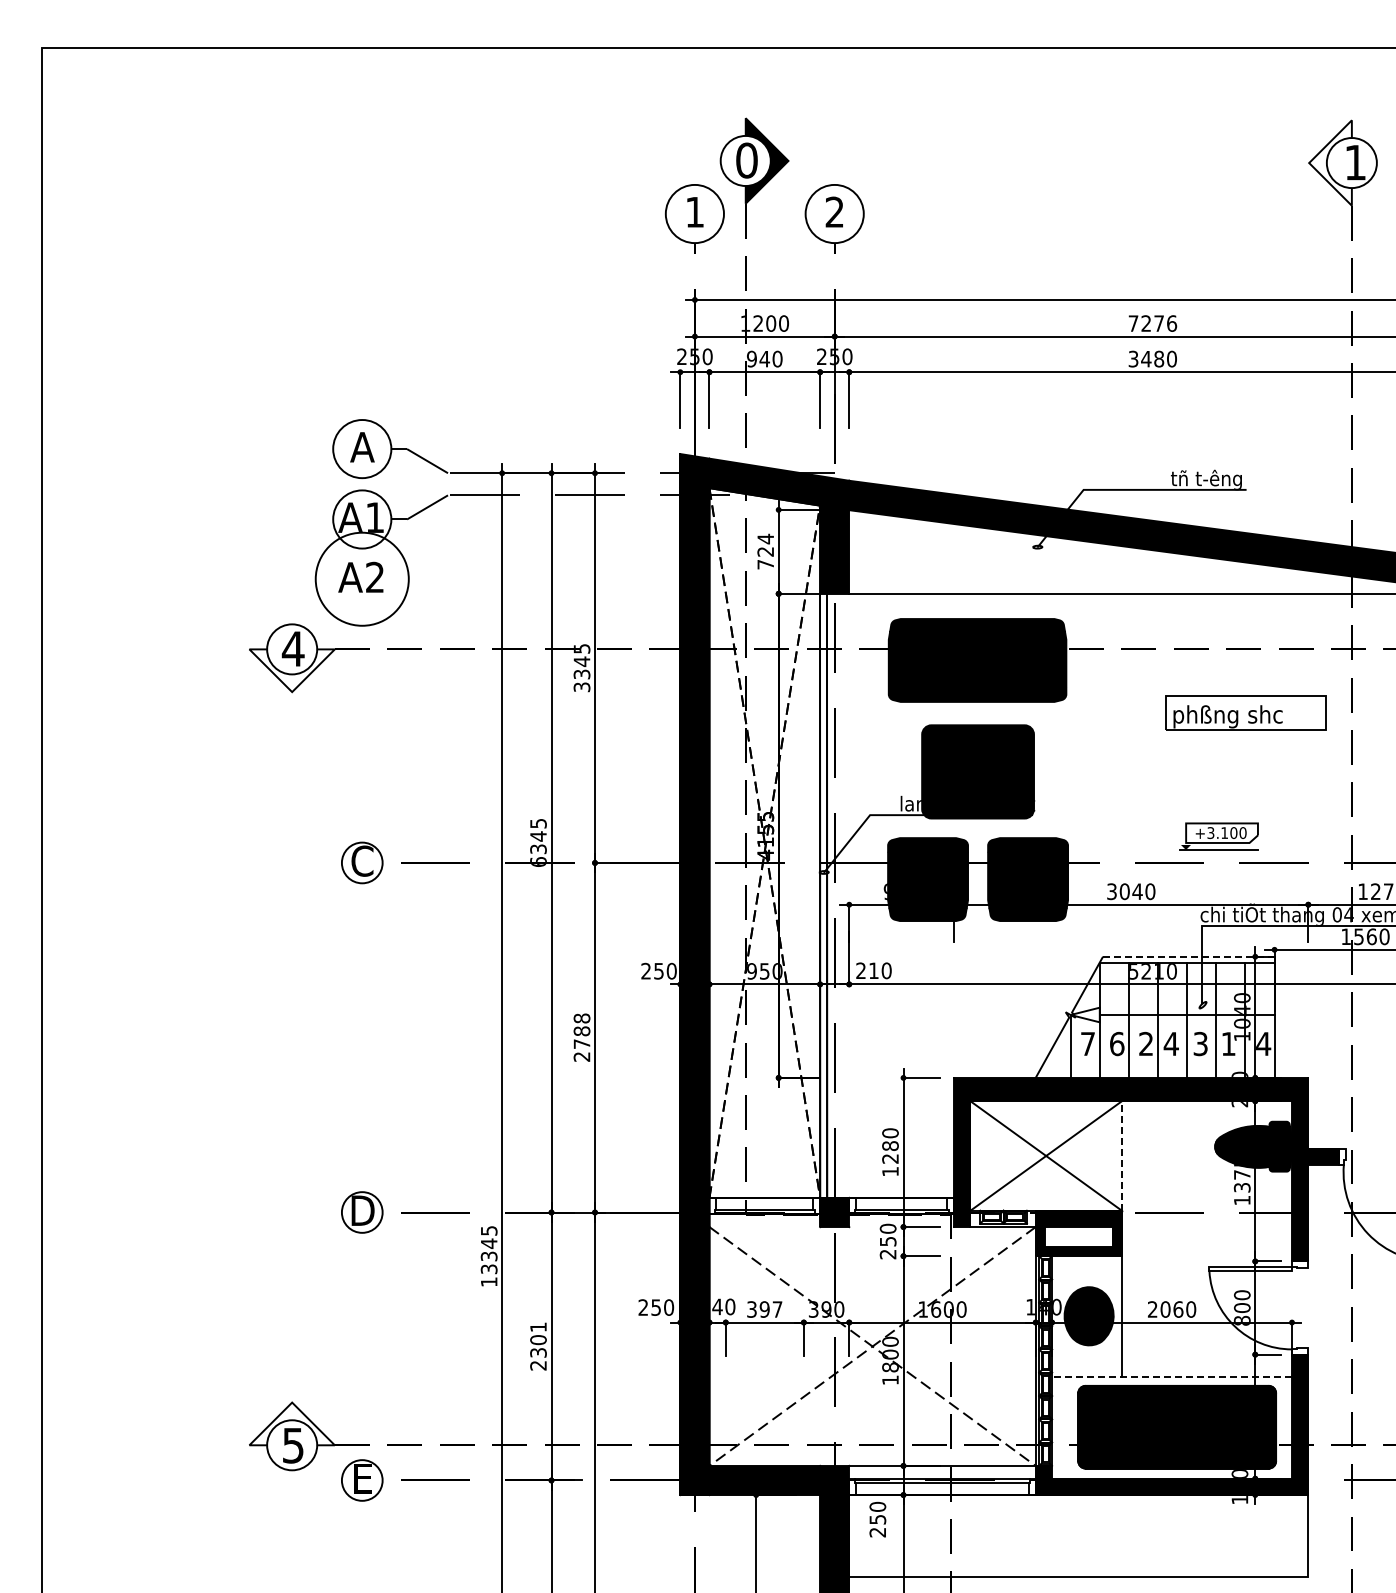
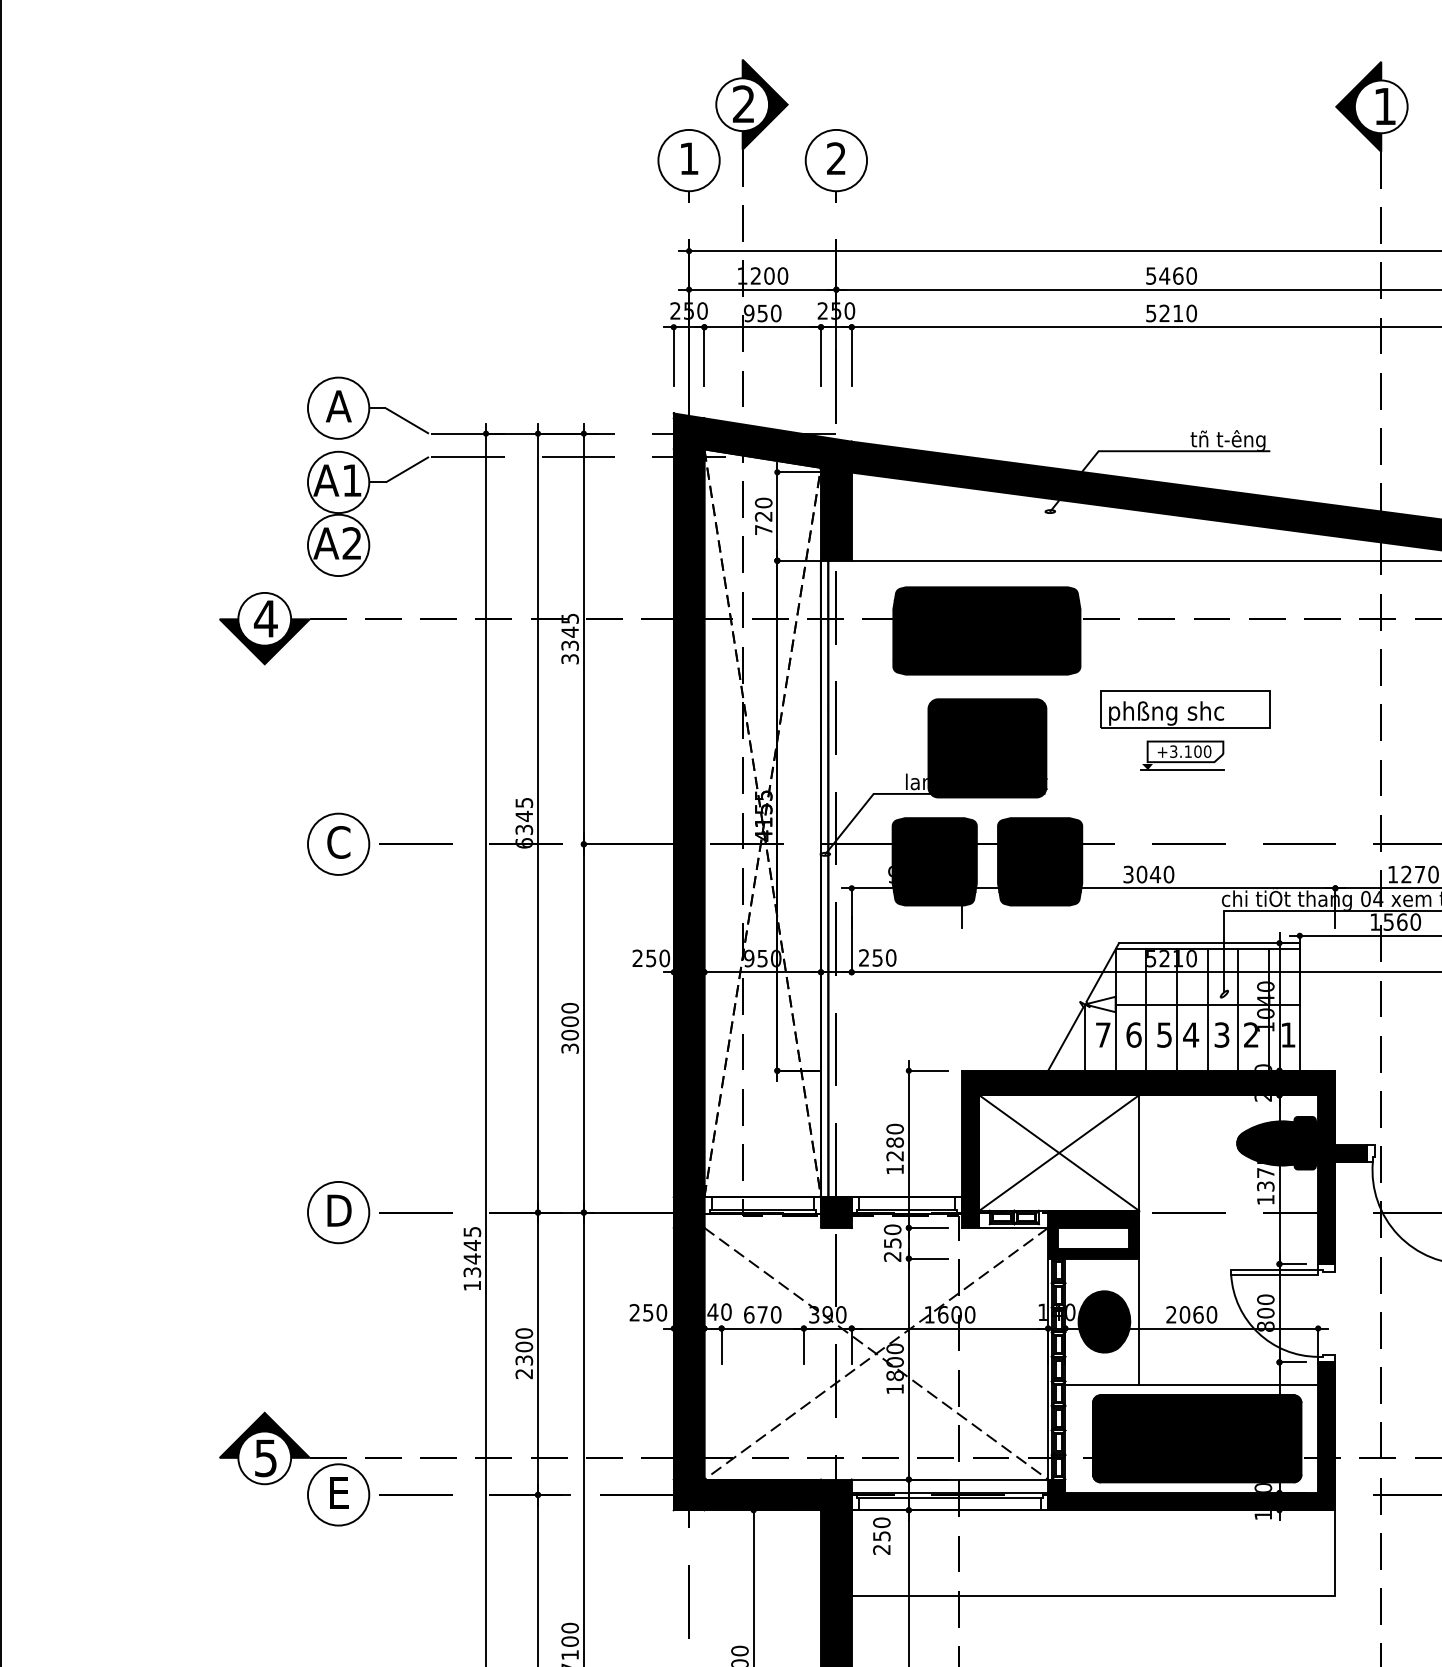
text: (746, 160) -> (743, 104), 0 -> 2
fill: (1330, 162) -> (1358, 106), added
text: (1152, 323) -> (1171, 275), 7276 -> 5460
text: (1146, 358) -> (1164, 312), 3480 -> 5210
text: (764, 359) -> (762, 313), 940 -> 950
text: (765, 538) -> (763, 502), 724 -> 720
circle: (362, 579) -> (338, 545), size x0.62
fill: (291, 670) -> (264, 641), added
part: (1245, 712) -> (1184, 708), moved
part: (1218, 836) -> (1181, 755), moved
circle: (362, 862) -> (338, 843), size x1.43
line: (1188, 956) -> (1209, 942), dashed -> solid
text: (873, 970) -> (877, 957), 210 -> 250
text: (581, 1037) -> (569, 1028), 2788 -> 3000
text: (1145, 1043) -> (1163, 1034), 2 -> 5
text: (1228, 1043) -> (1251, 1034), 1 -> 2
text: (1263, 1043) -> (1288, 1034), 4 -> 1
line: (1121, 1155) -> (1138, 1152), dashed -> solid
circle: (362, 1212) -> (338, 1212), size x1.43
text: (488, 1256) -> (471, 1258), 13345 -> 13445
text: (764, 1309) -> (762, 1314), 397 -> 670
text: (538, 1327) -> (524, 1333), 2301 -> 2300
line: (1172, 1376) -> (1192, 1385), dashed -> solid
fill: (291, 1423) -> (264, 1434), added
circle: (362, 1480) -> (338, 1494), size x1.43

